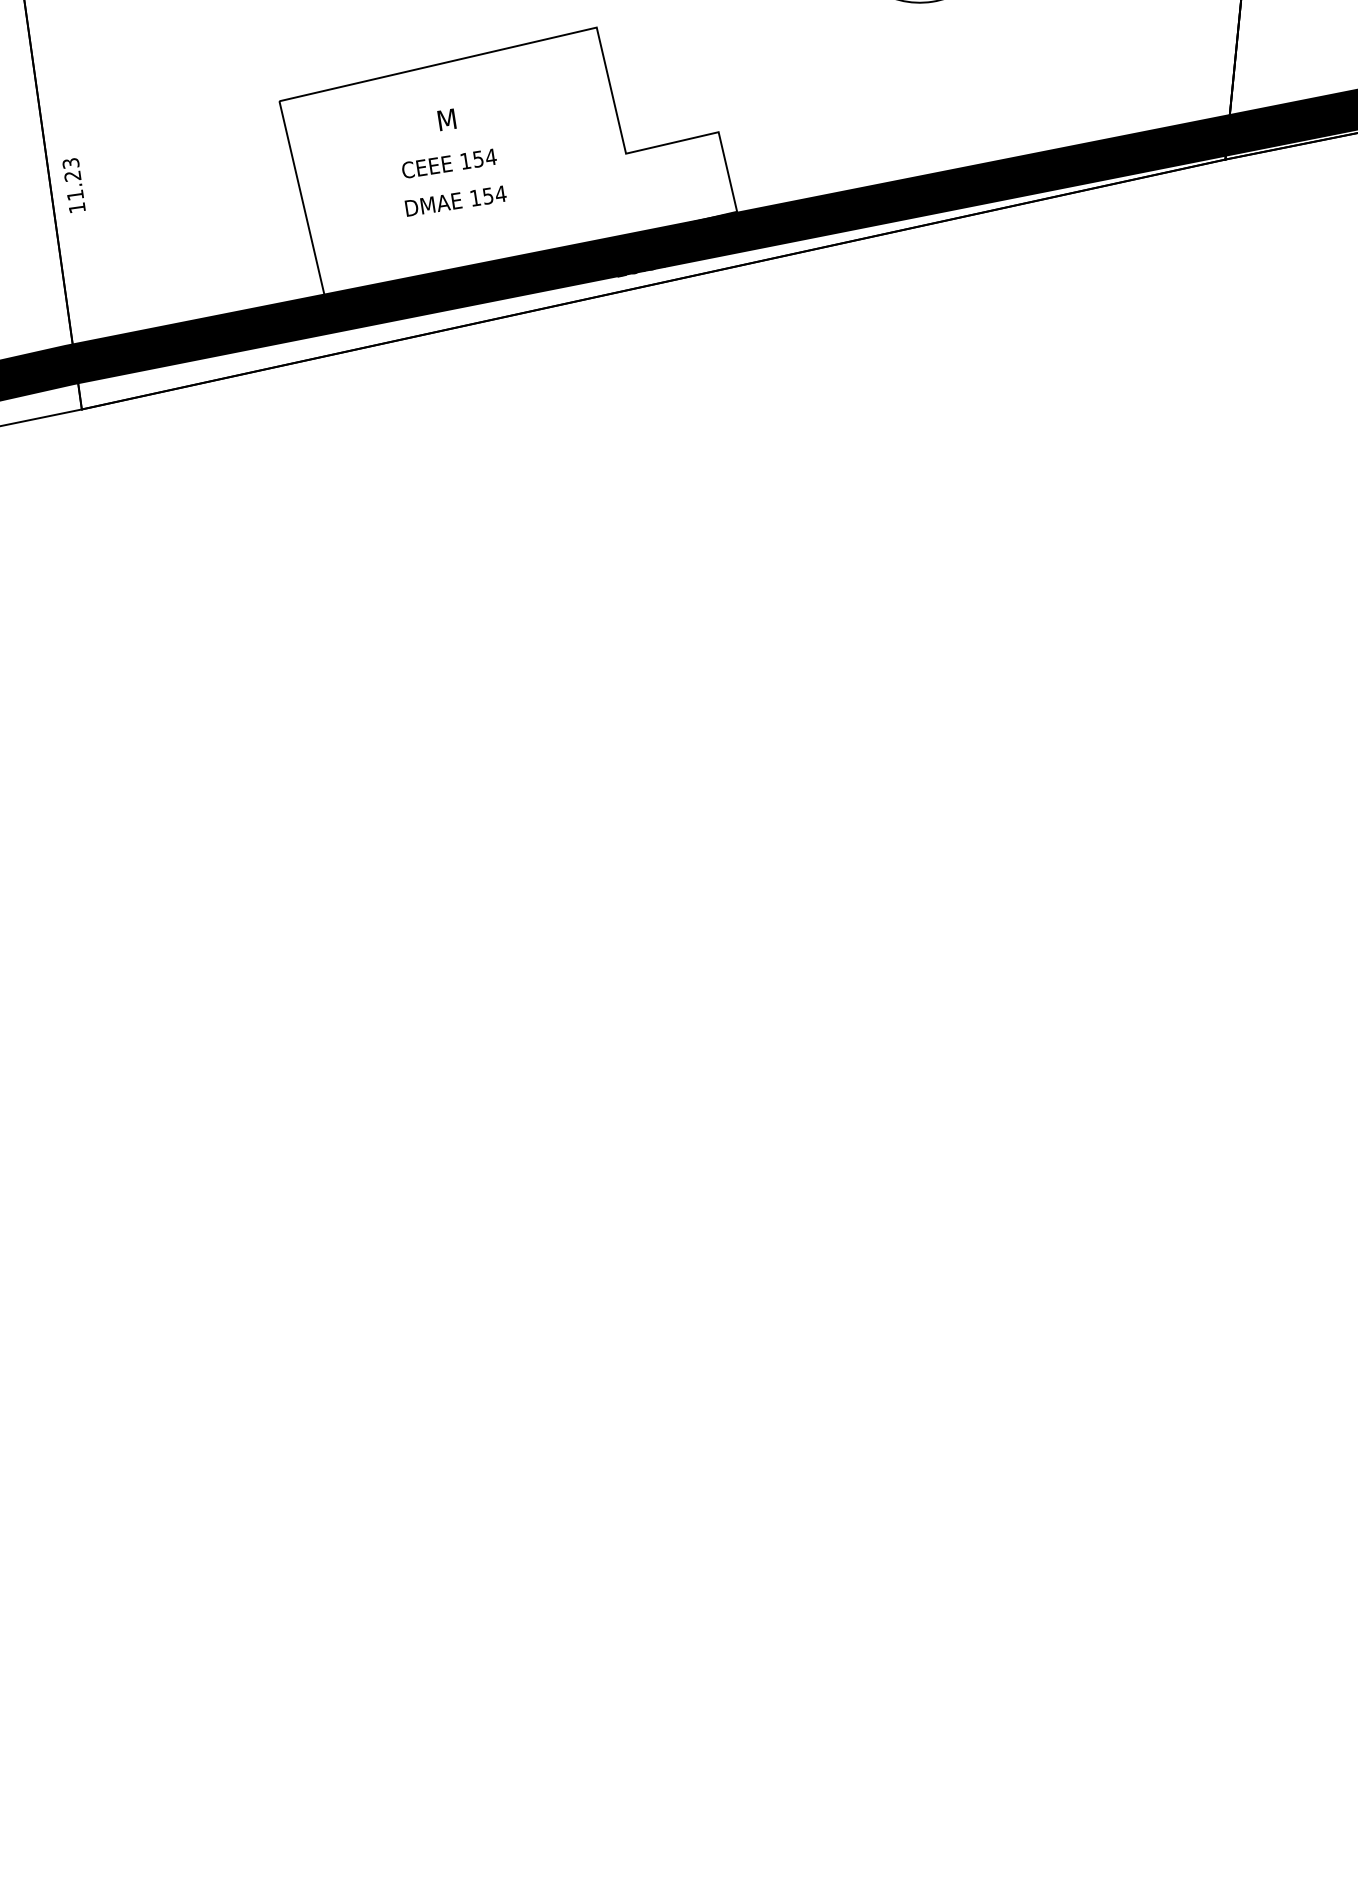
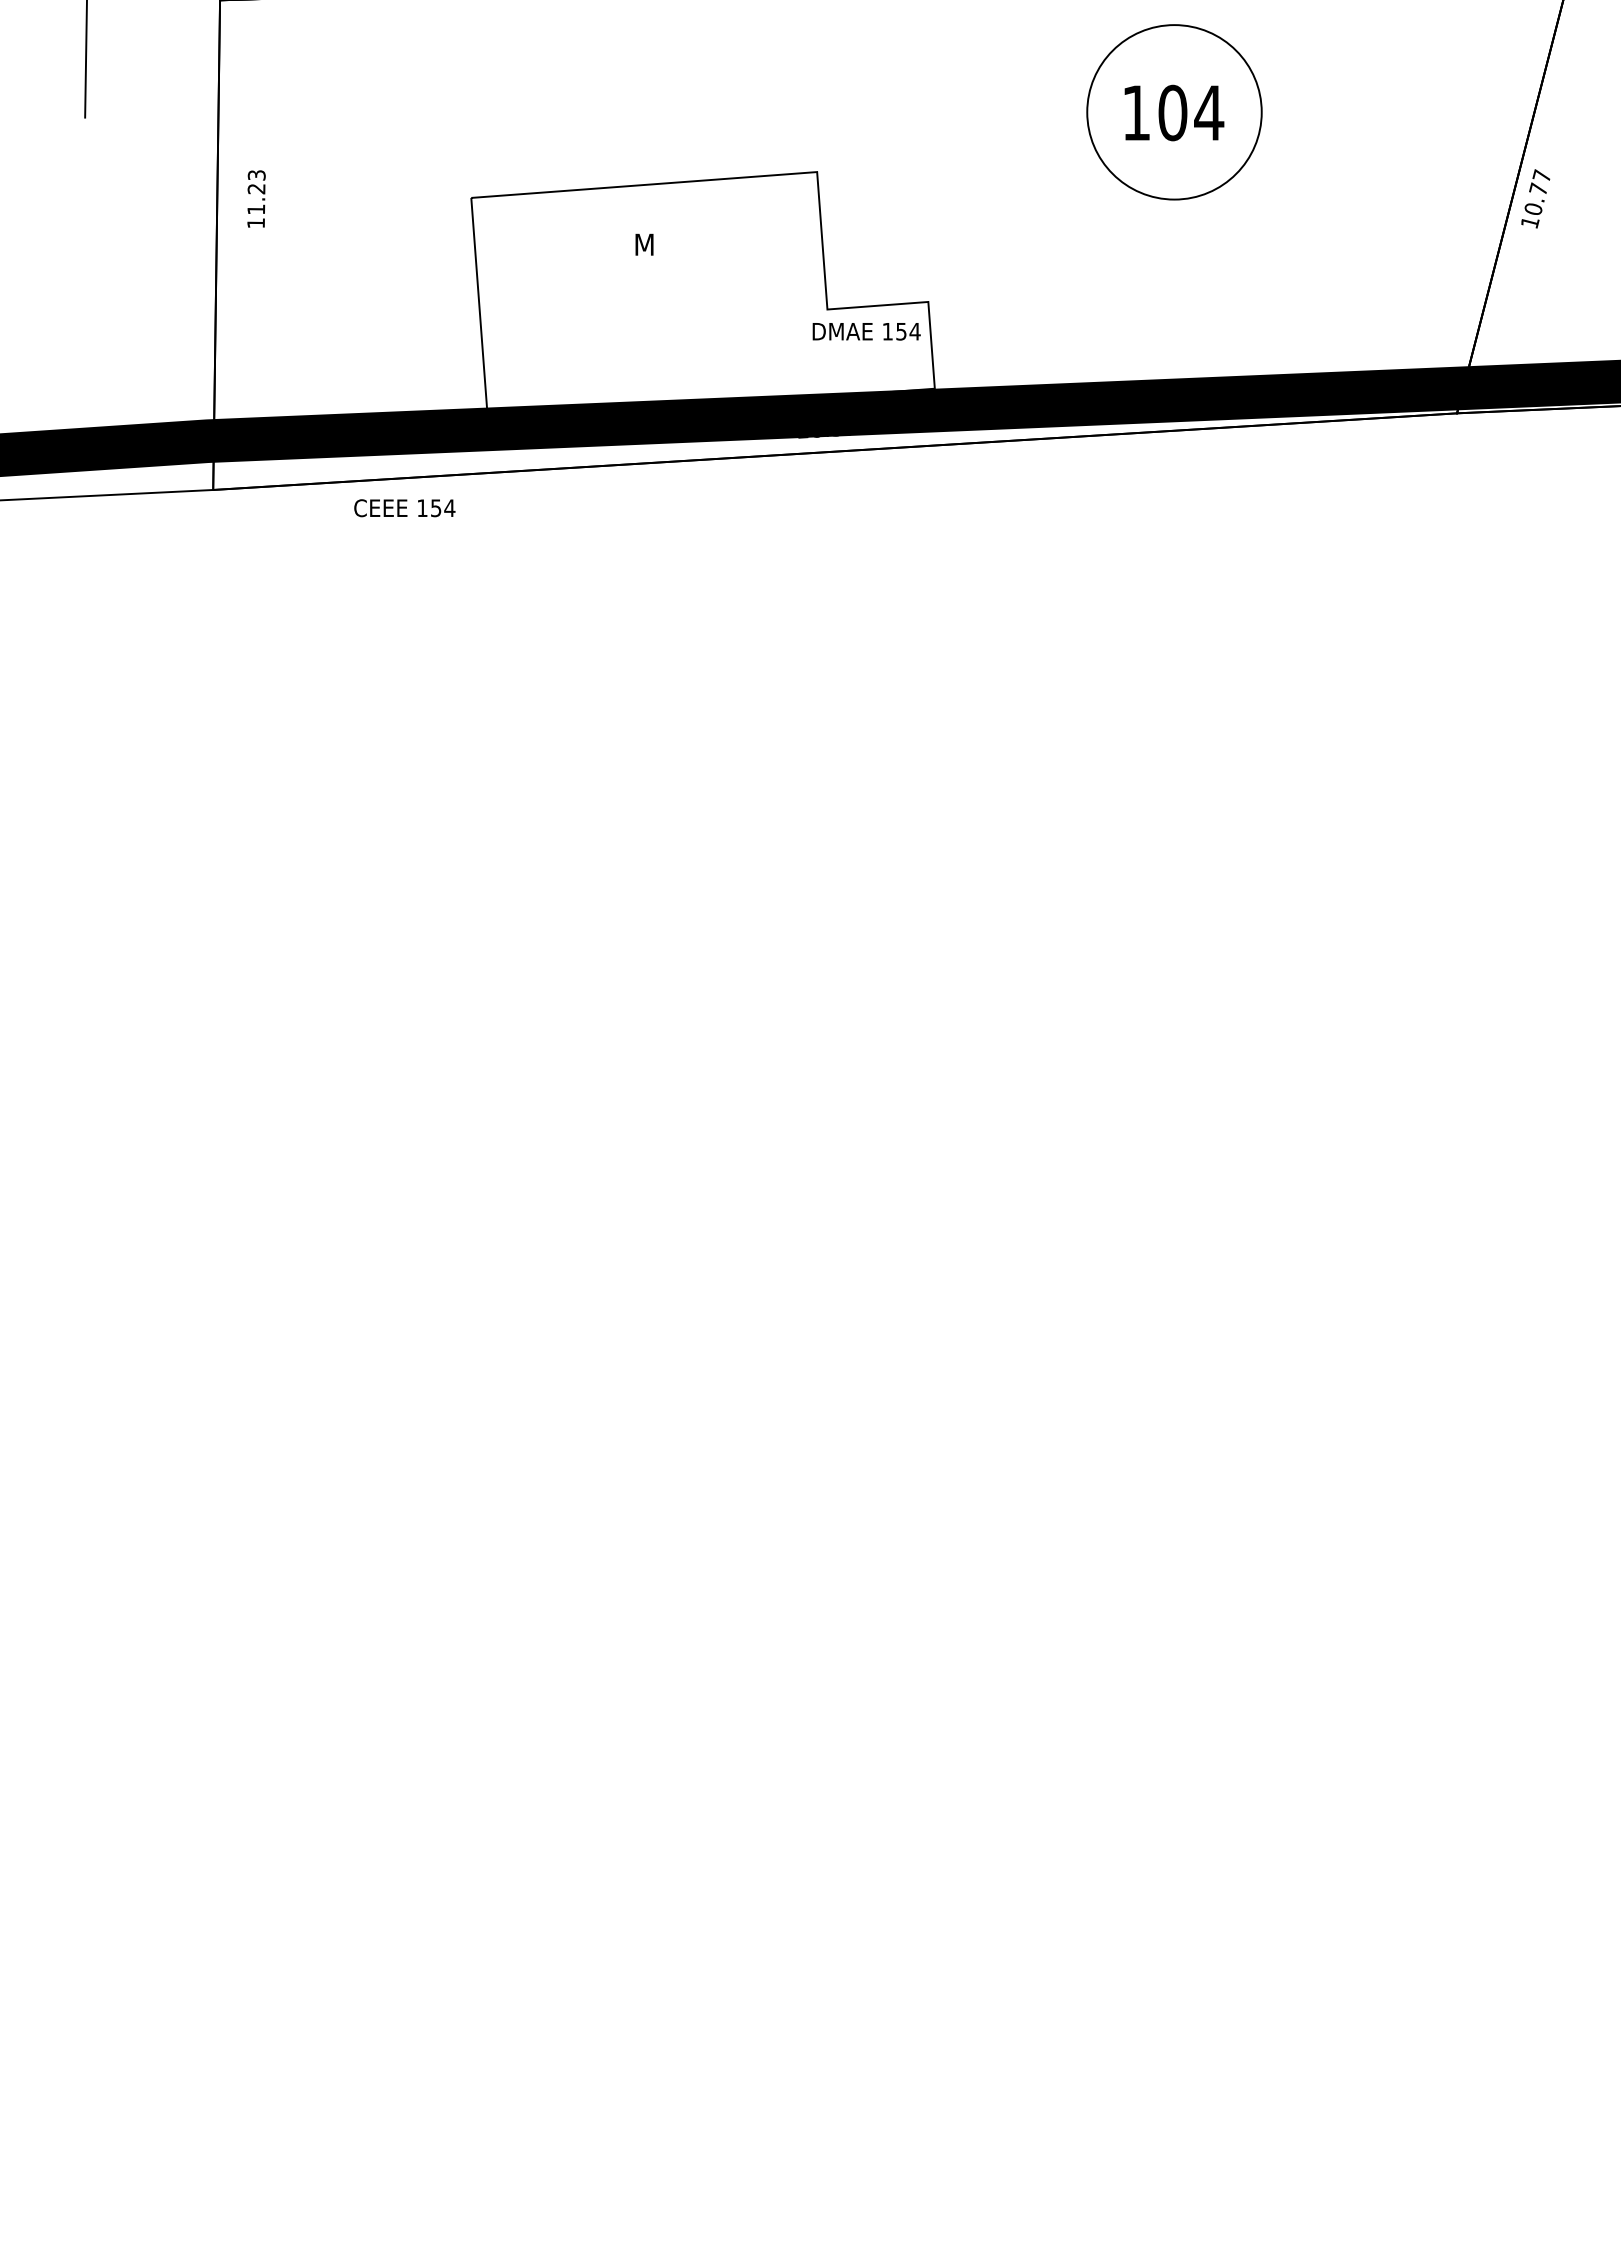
text: (449, 163) -> (404, 508), moved
text: (73, 184) -> (256, 198), moved
text: (455, 200) -> (866, 331), moved

